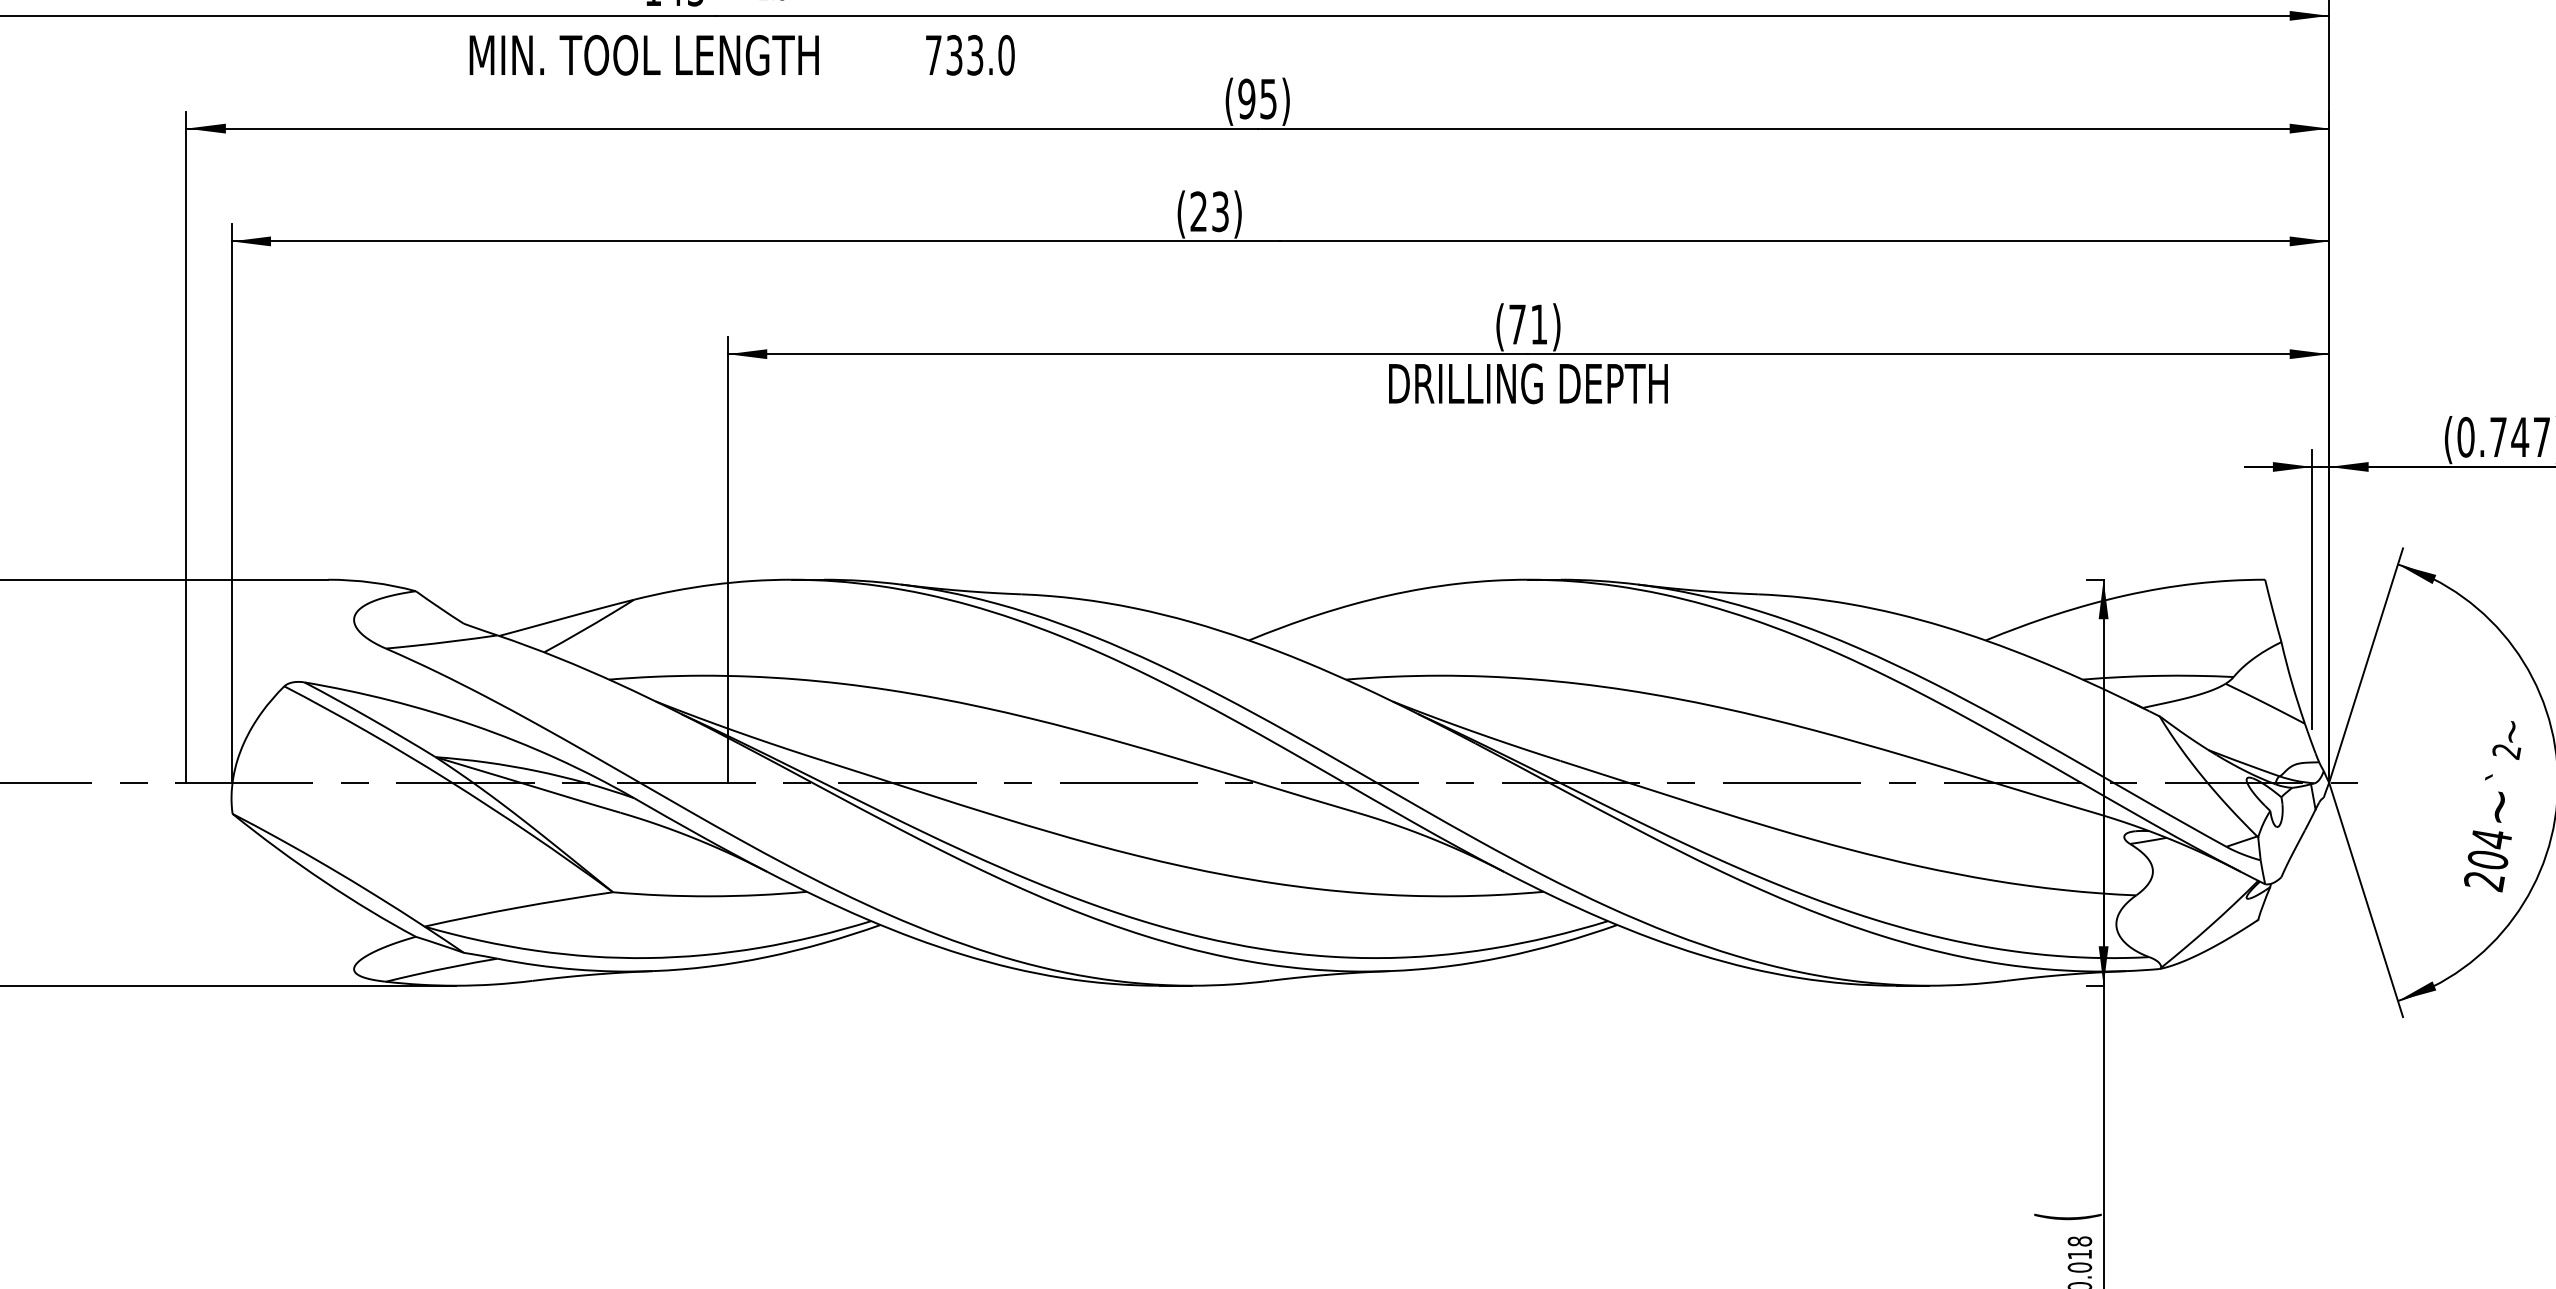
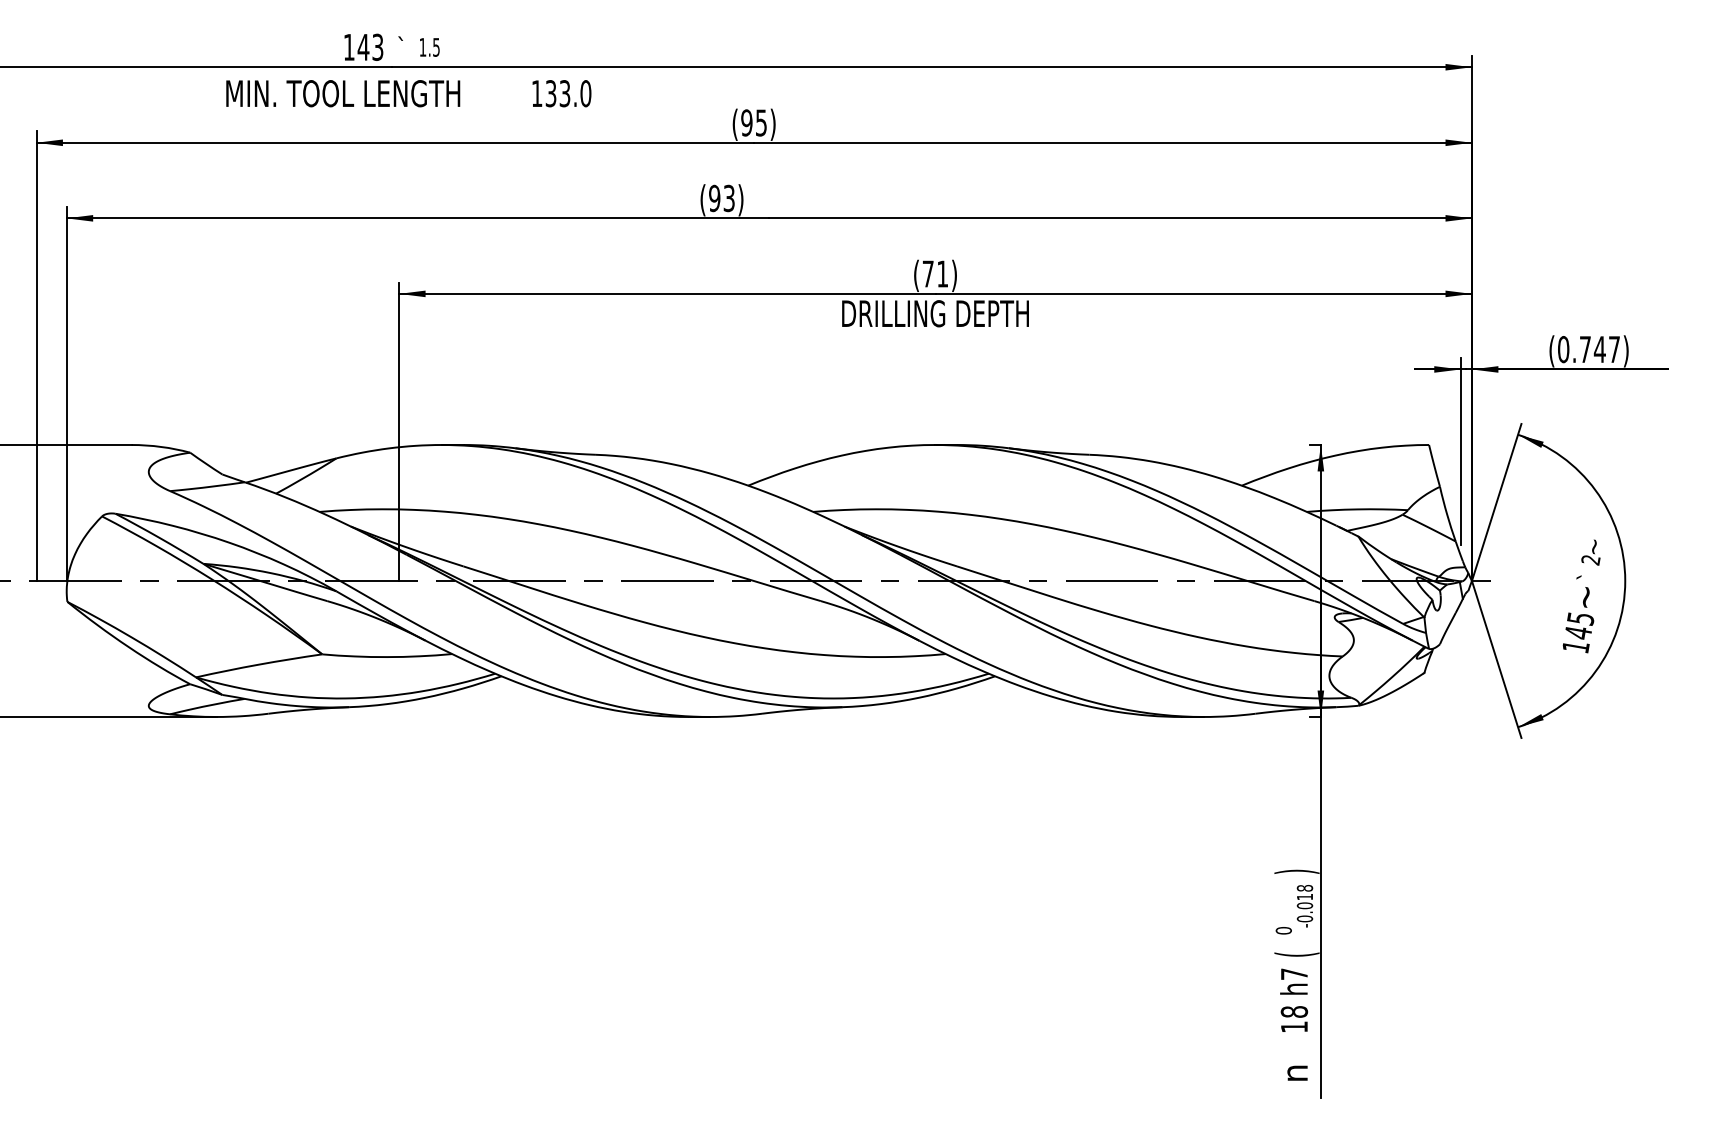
text: (934, 55) -> (537, 93), 733.0 -> 133.0
text: (1198, 211) -> (714, 198), (23) -> (93)
text: (2488, 861) -> (1578, 633), 204 -> 145
text: (2067, 1216) -> (1296, 871), ( -> )

